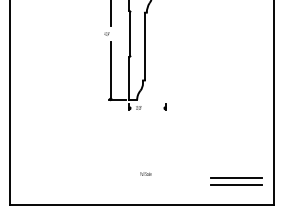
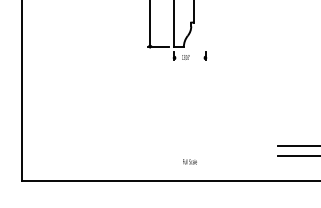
part: (164, 106) -> (204, 55), moved
text: (145, 173) -> (189, 161), moved

